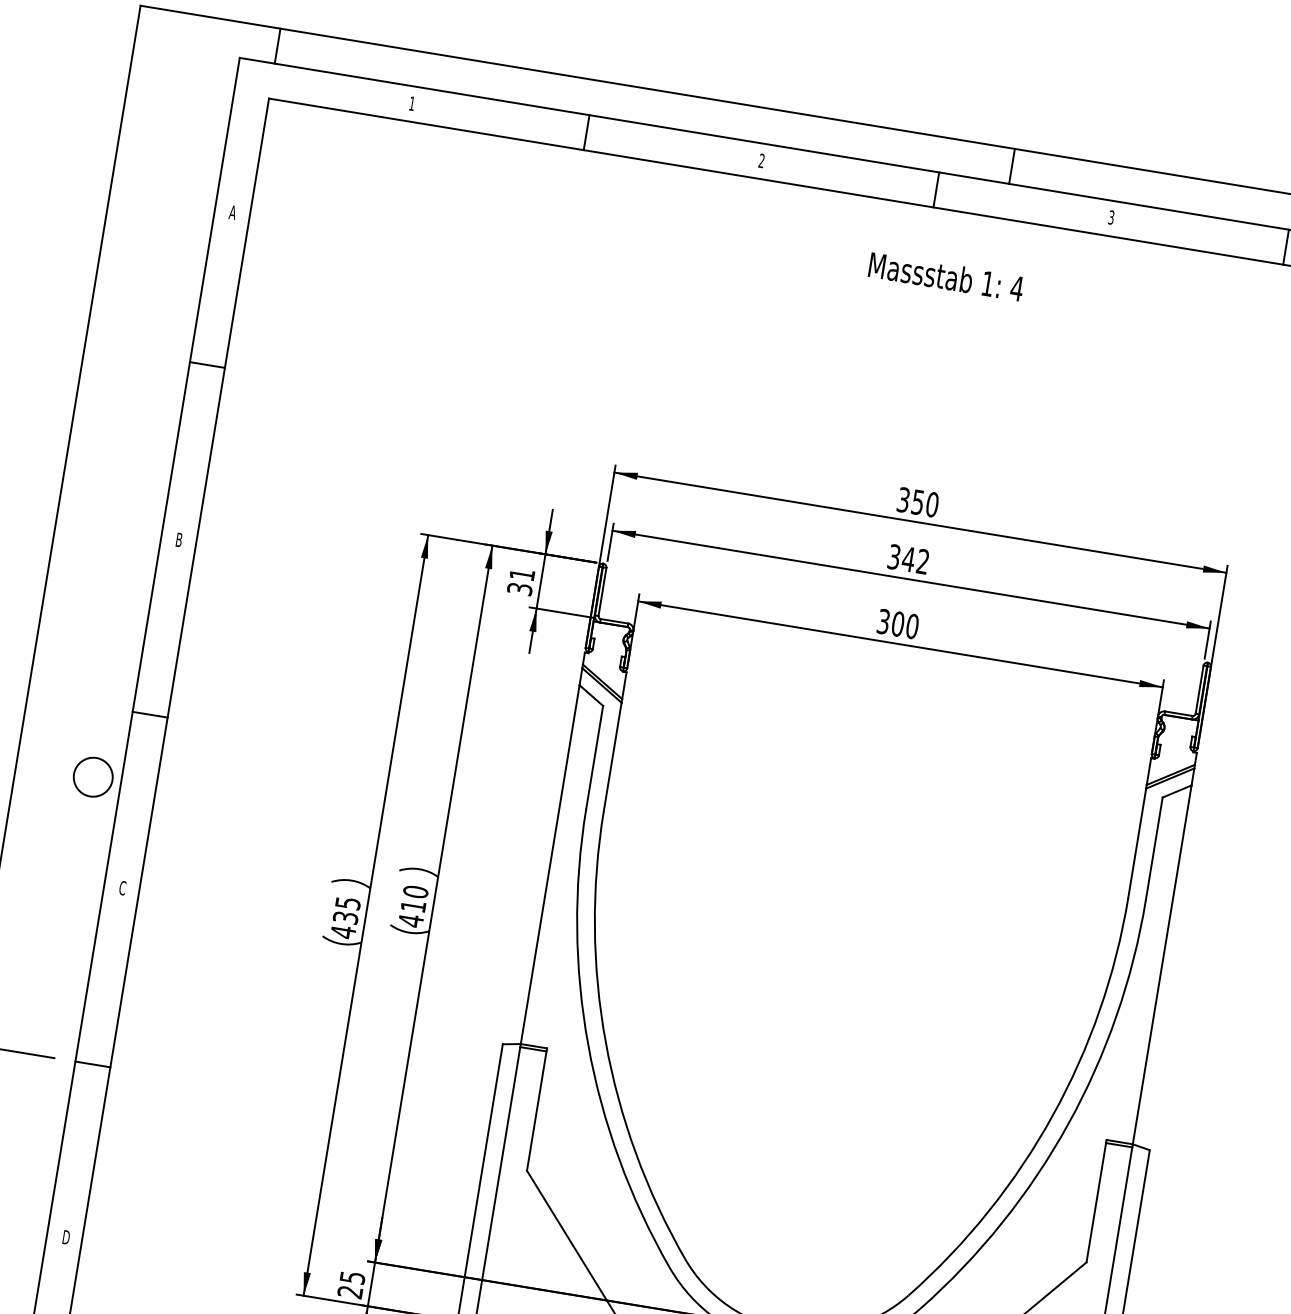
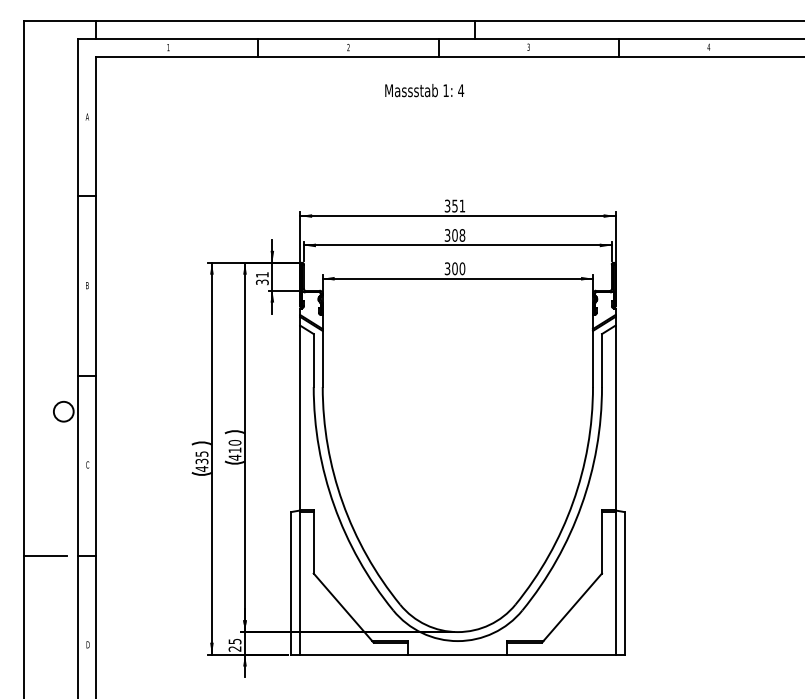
text: (946, 276) -> (424, 90), moved
text: (932, 503) -> (462, 205), 350 -> 351
text: (915, 560) -> (458, 235), 342 -> 308

